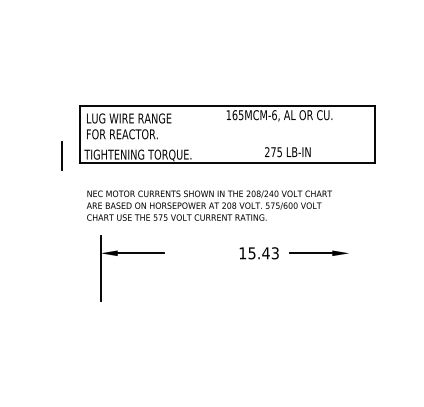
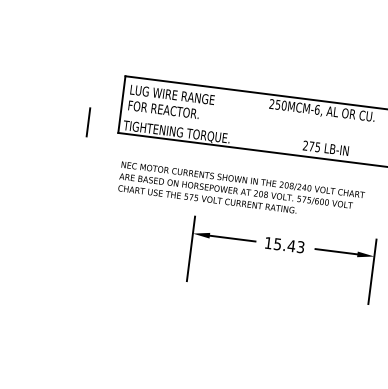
text: (234, 115) -> (277, 105), 165MCM-6, -> 250MCM-6,
line: (61, 155) -> (87, 121), moved
part: (132, 253) -> (224, 237), moved
line: (349, 268) -> (372, 271), added

